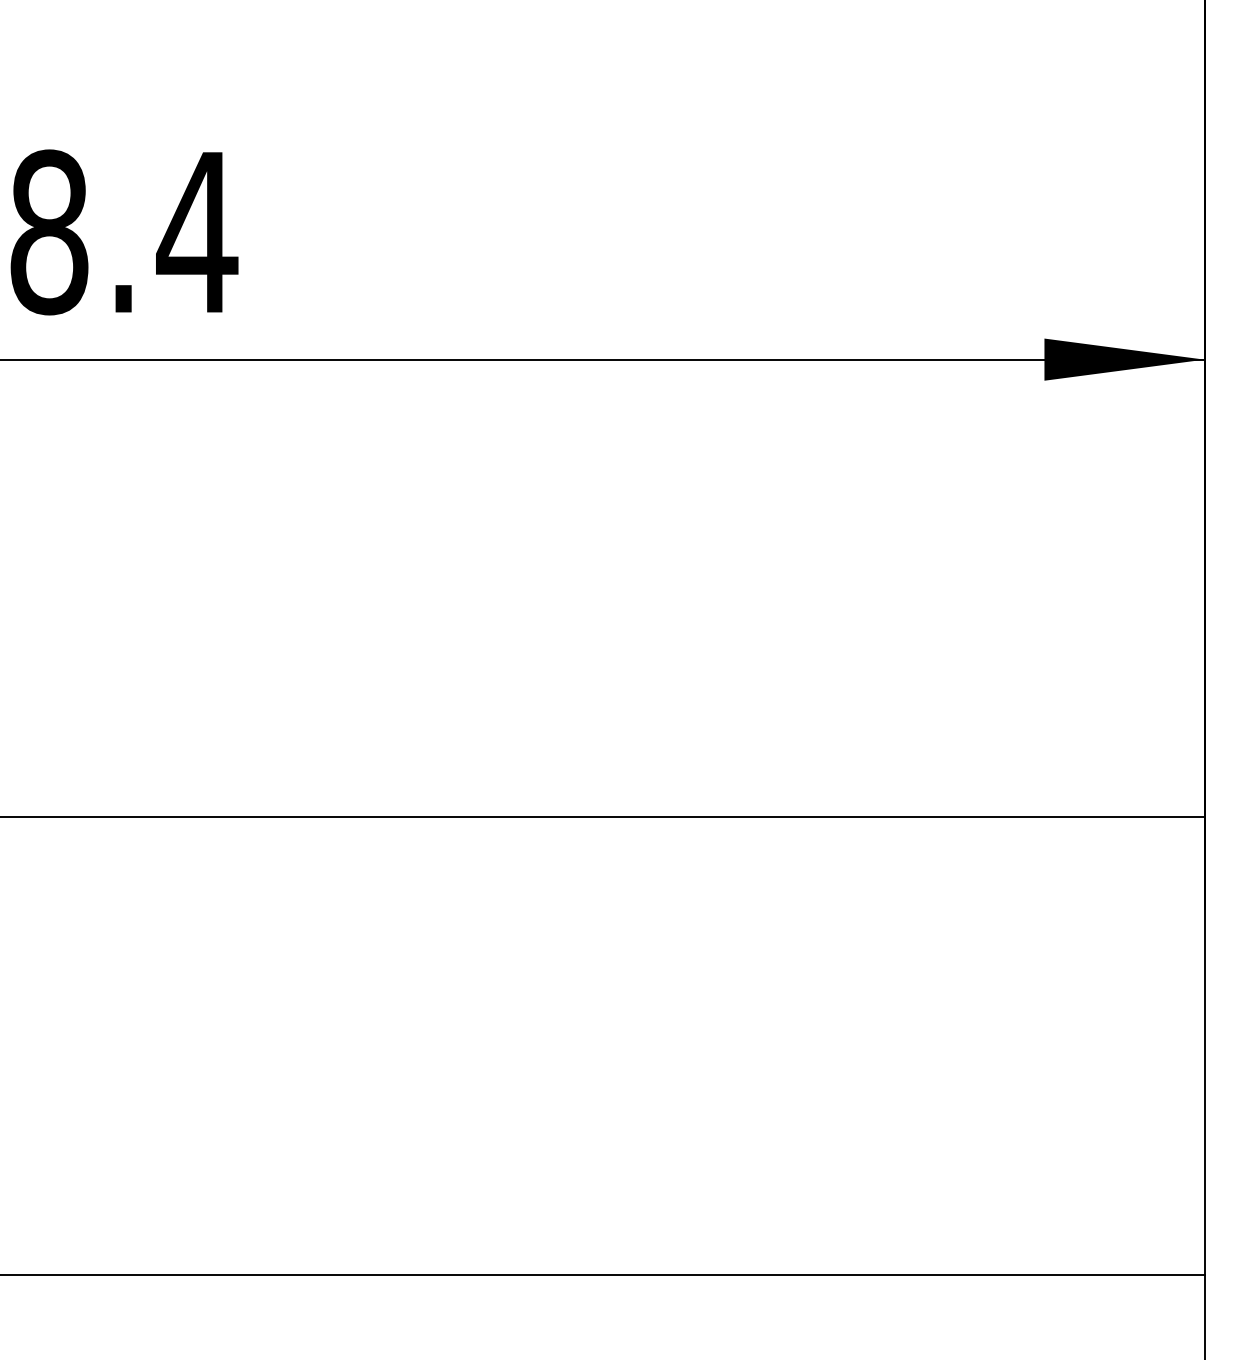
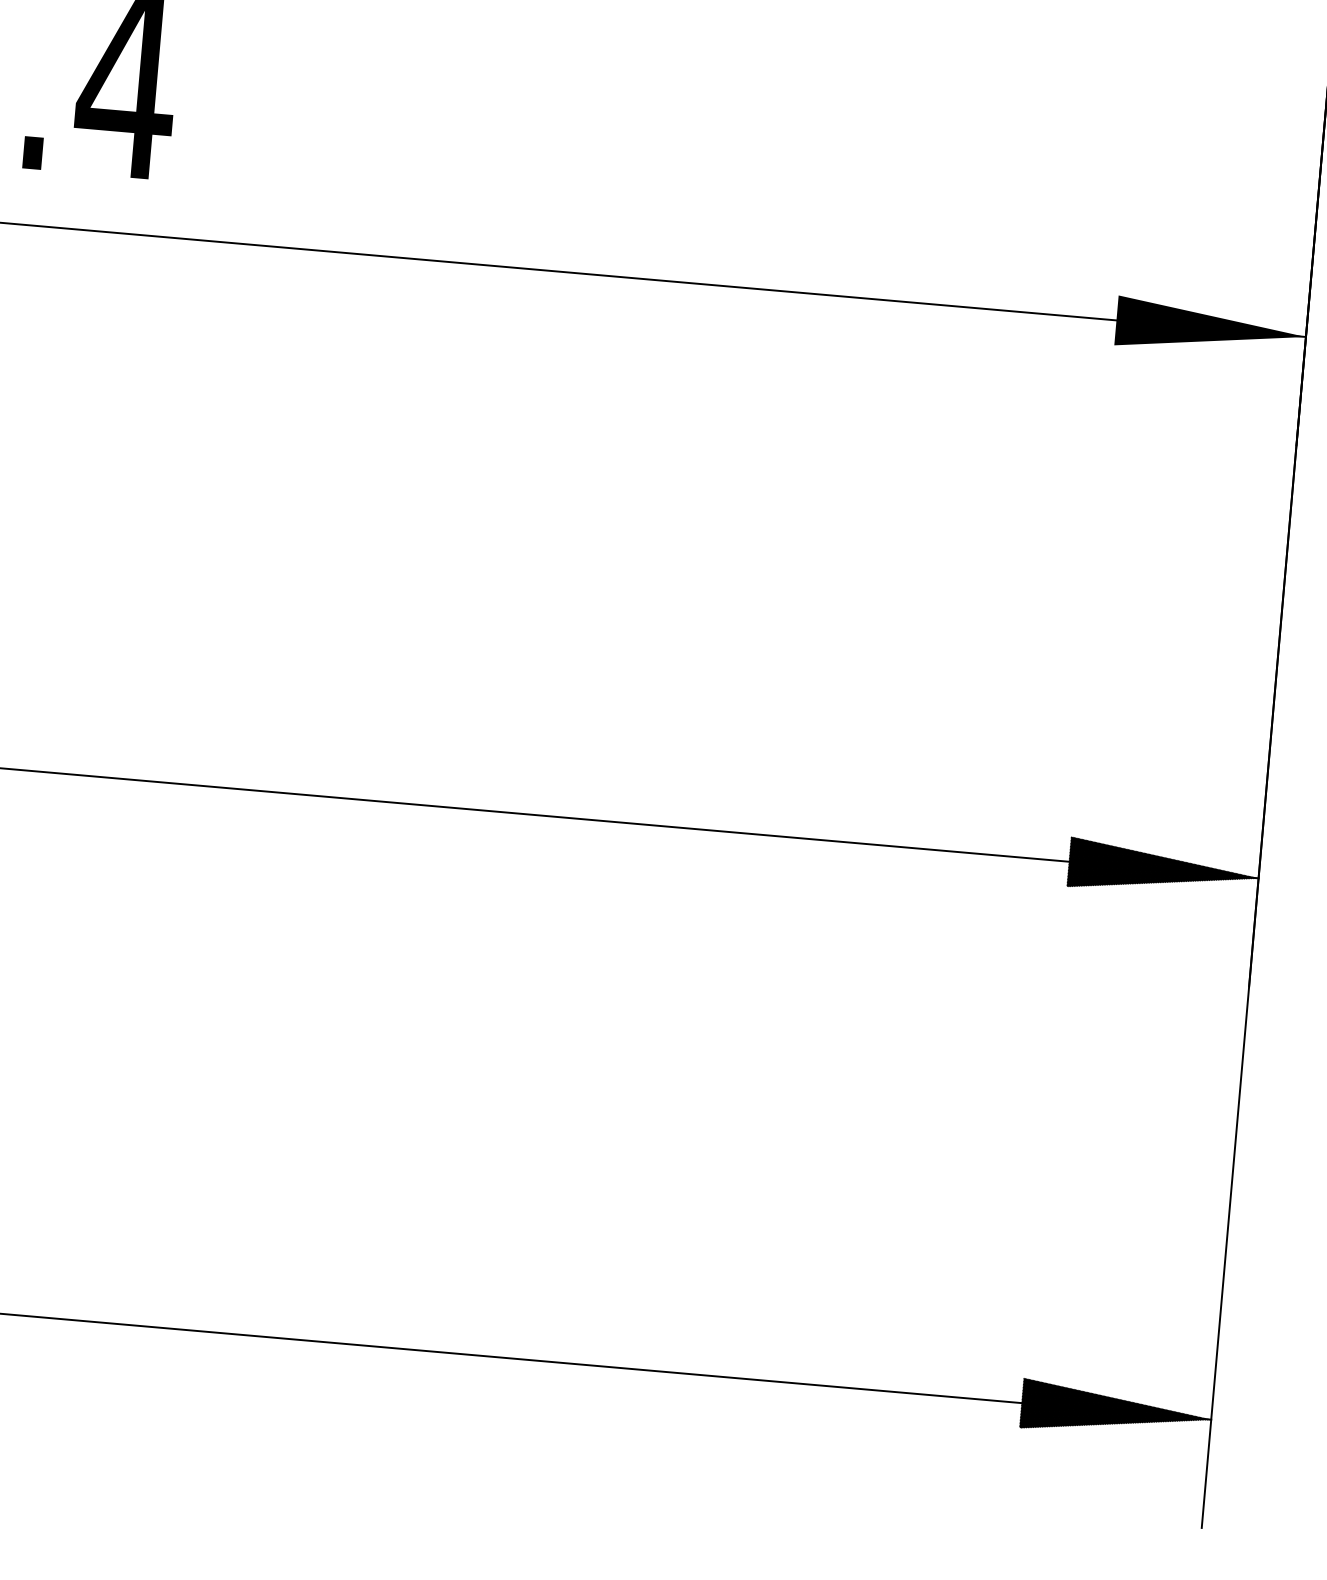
hatch: (1124, 817) -> (1163, 870), added
hatch: (1123, 1274) -> (1115, 1411), added

